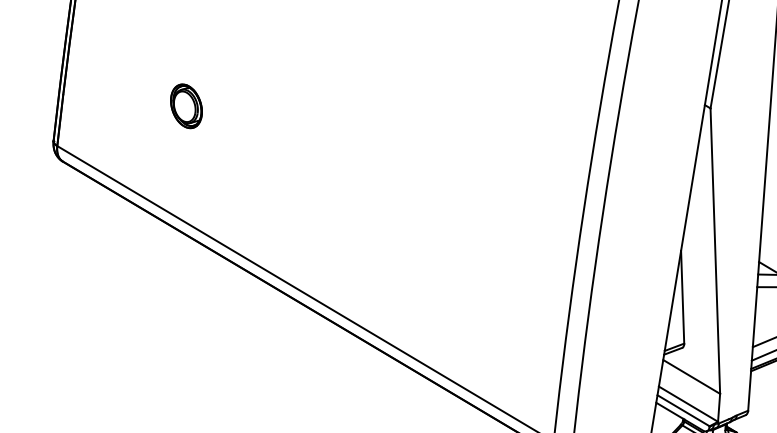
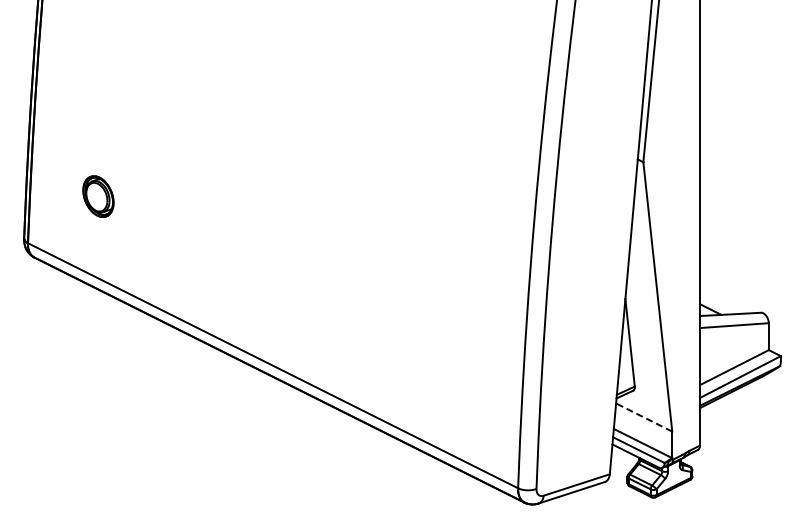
part: (186, 106) -> (98, 196), moved
line: (690, 376) -> (643, 417), solid -> dashed

